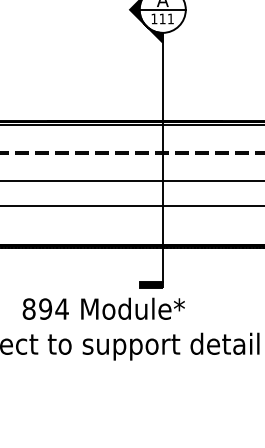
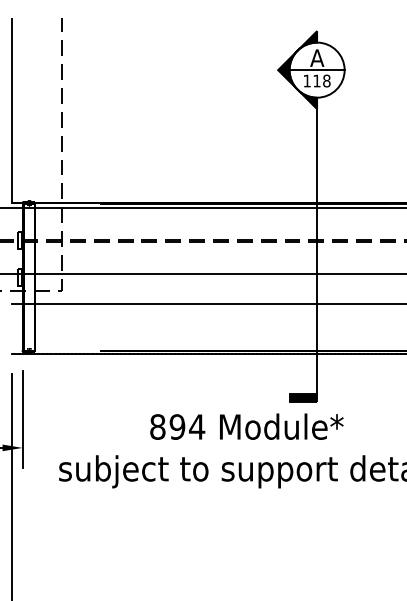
text: (170, 18) -> (326, 80), 111 -> 118

